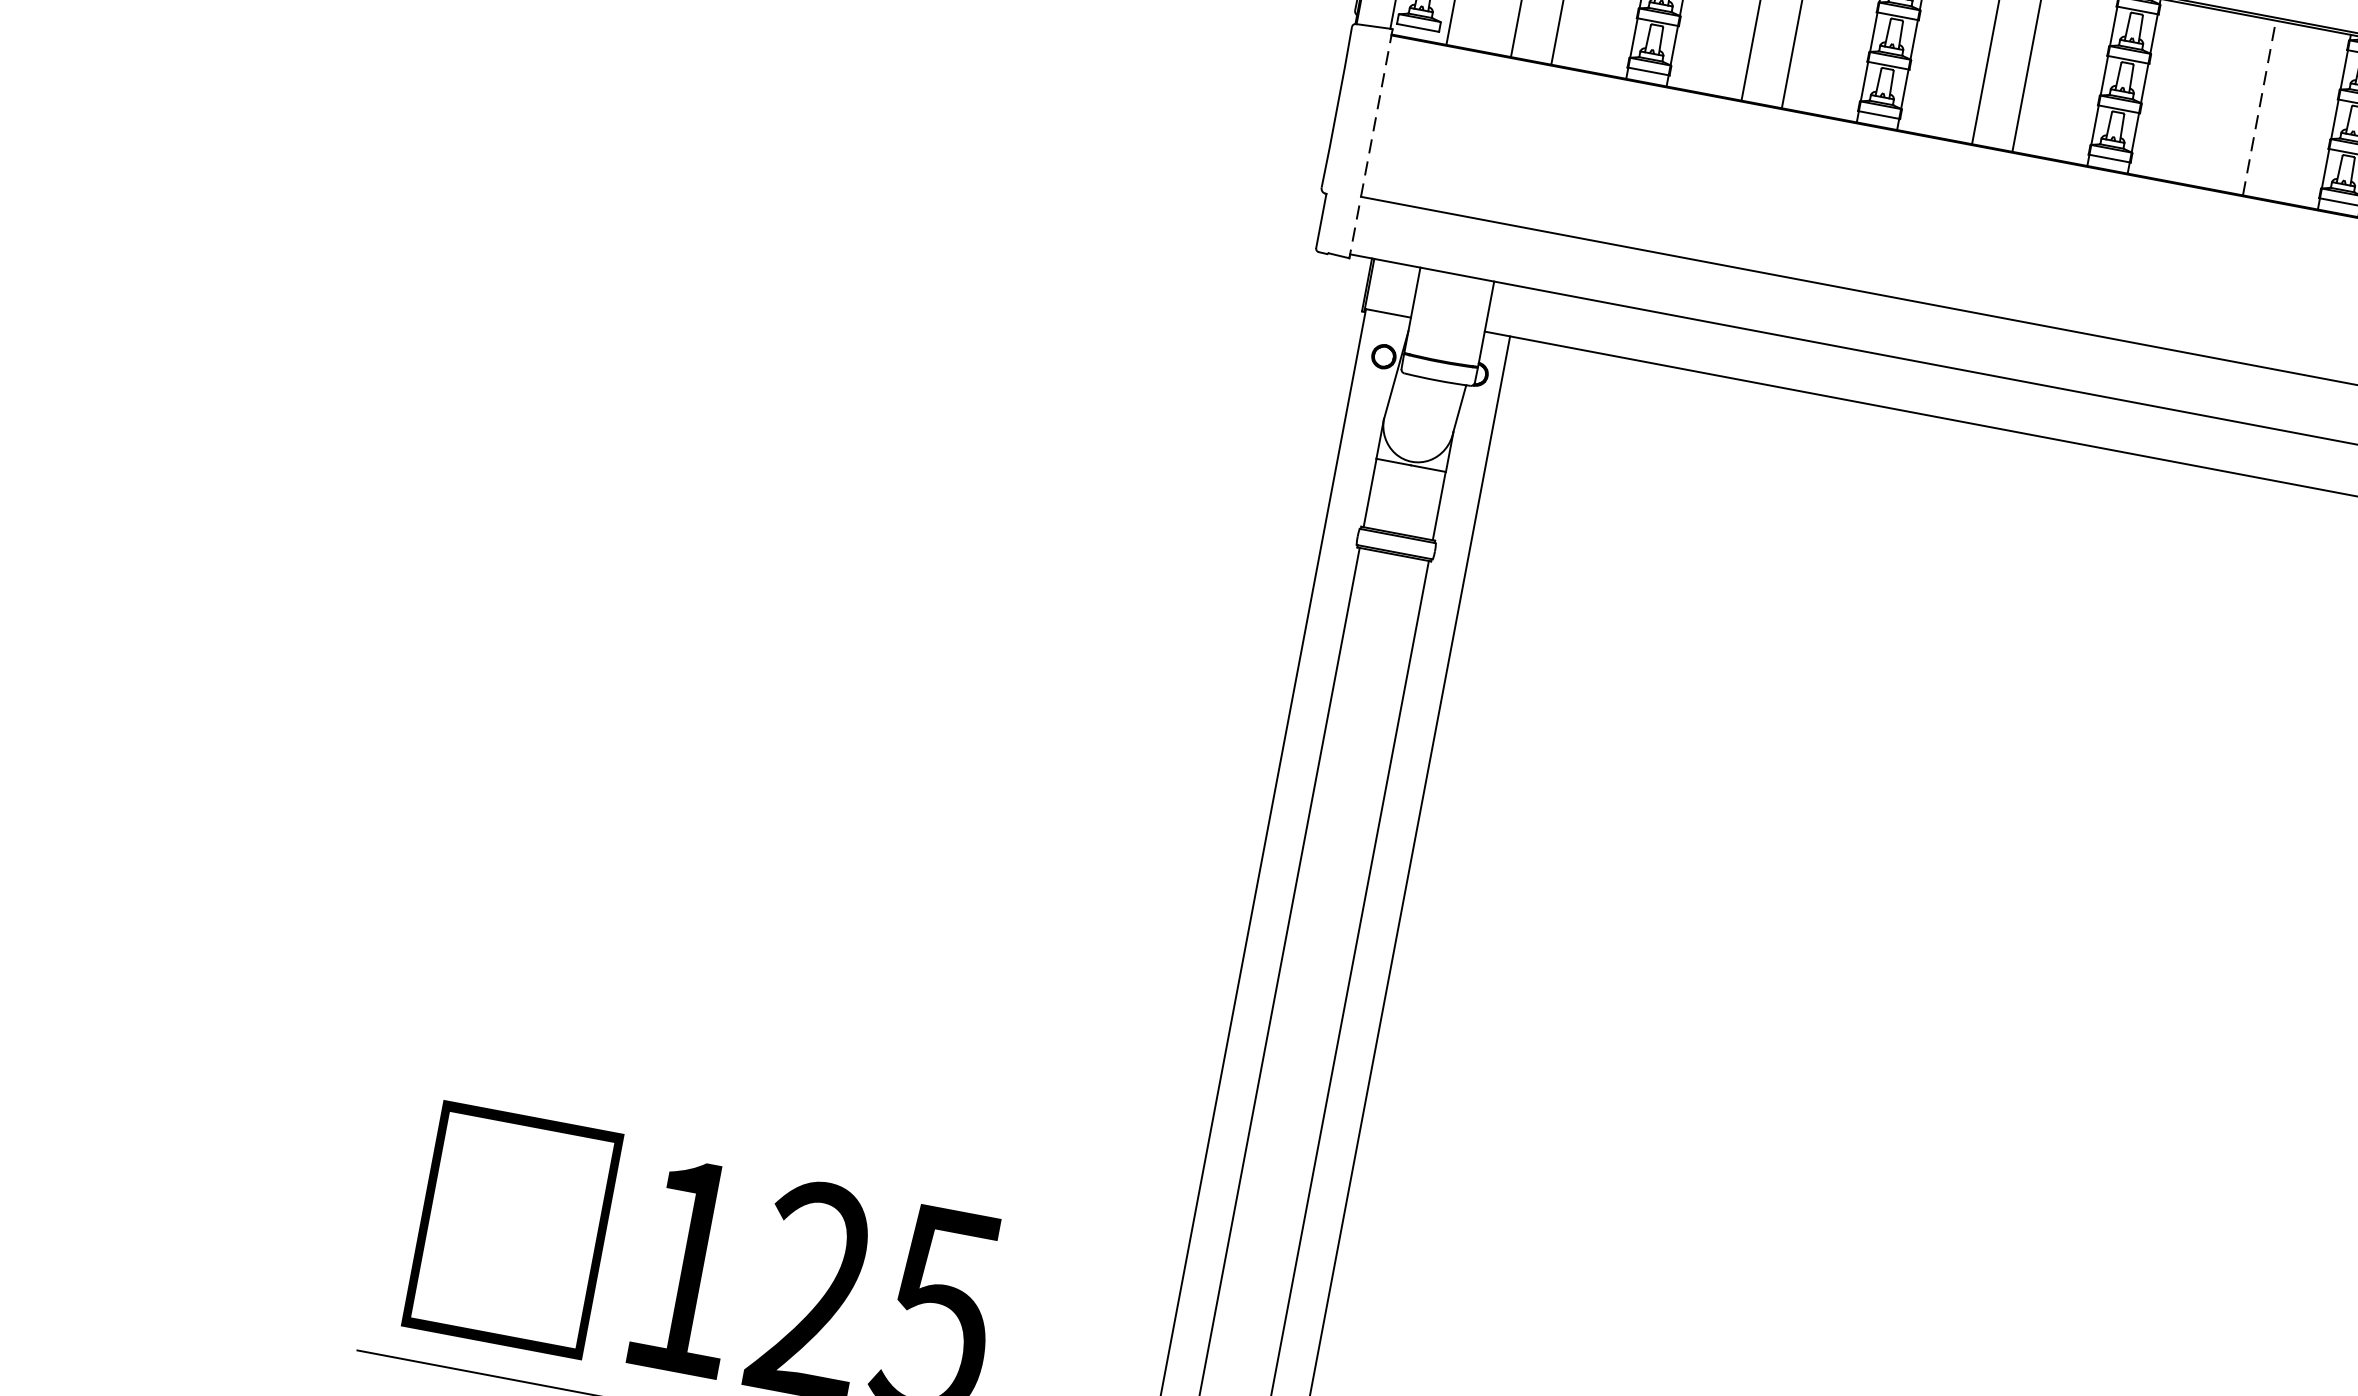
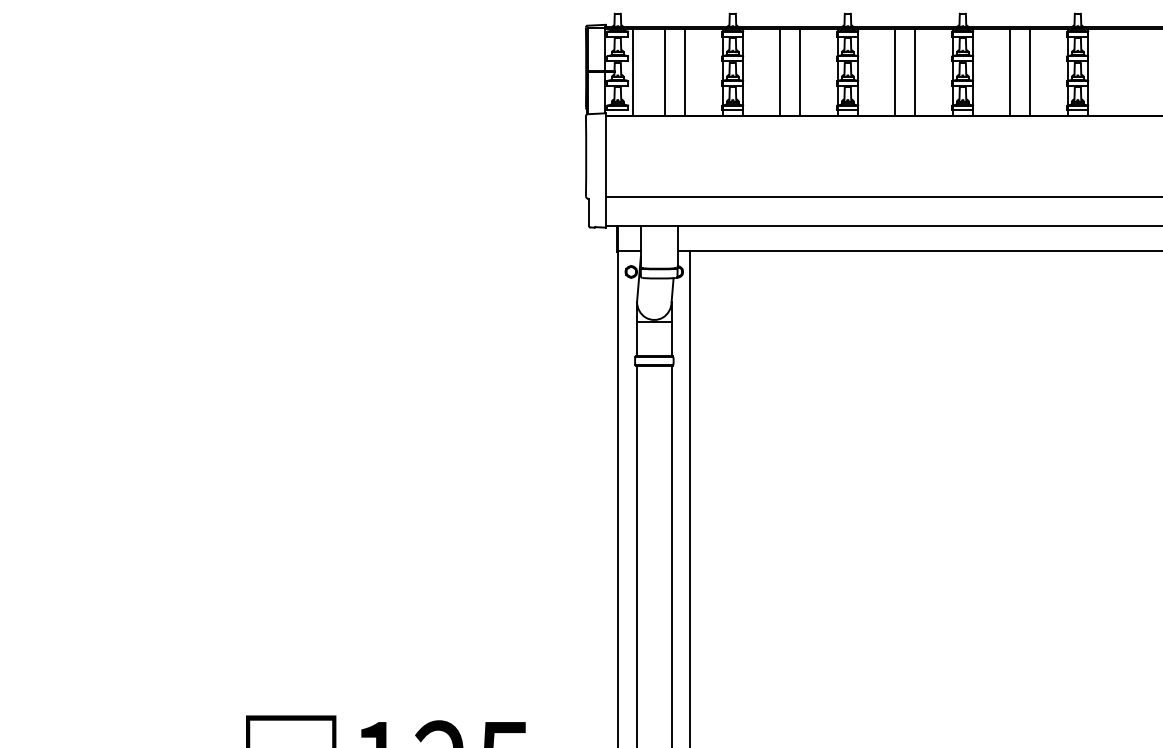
line: (2219, 100) -> (1010, 72), added
line: (2259, 108) -> (1030, 72), dashed -> solid
line: (1370, 143) -> (605, 170), dashed -> solid

